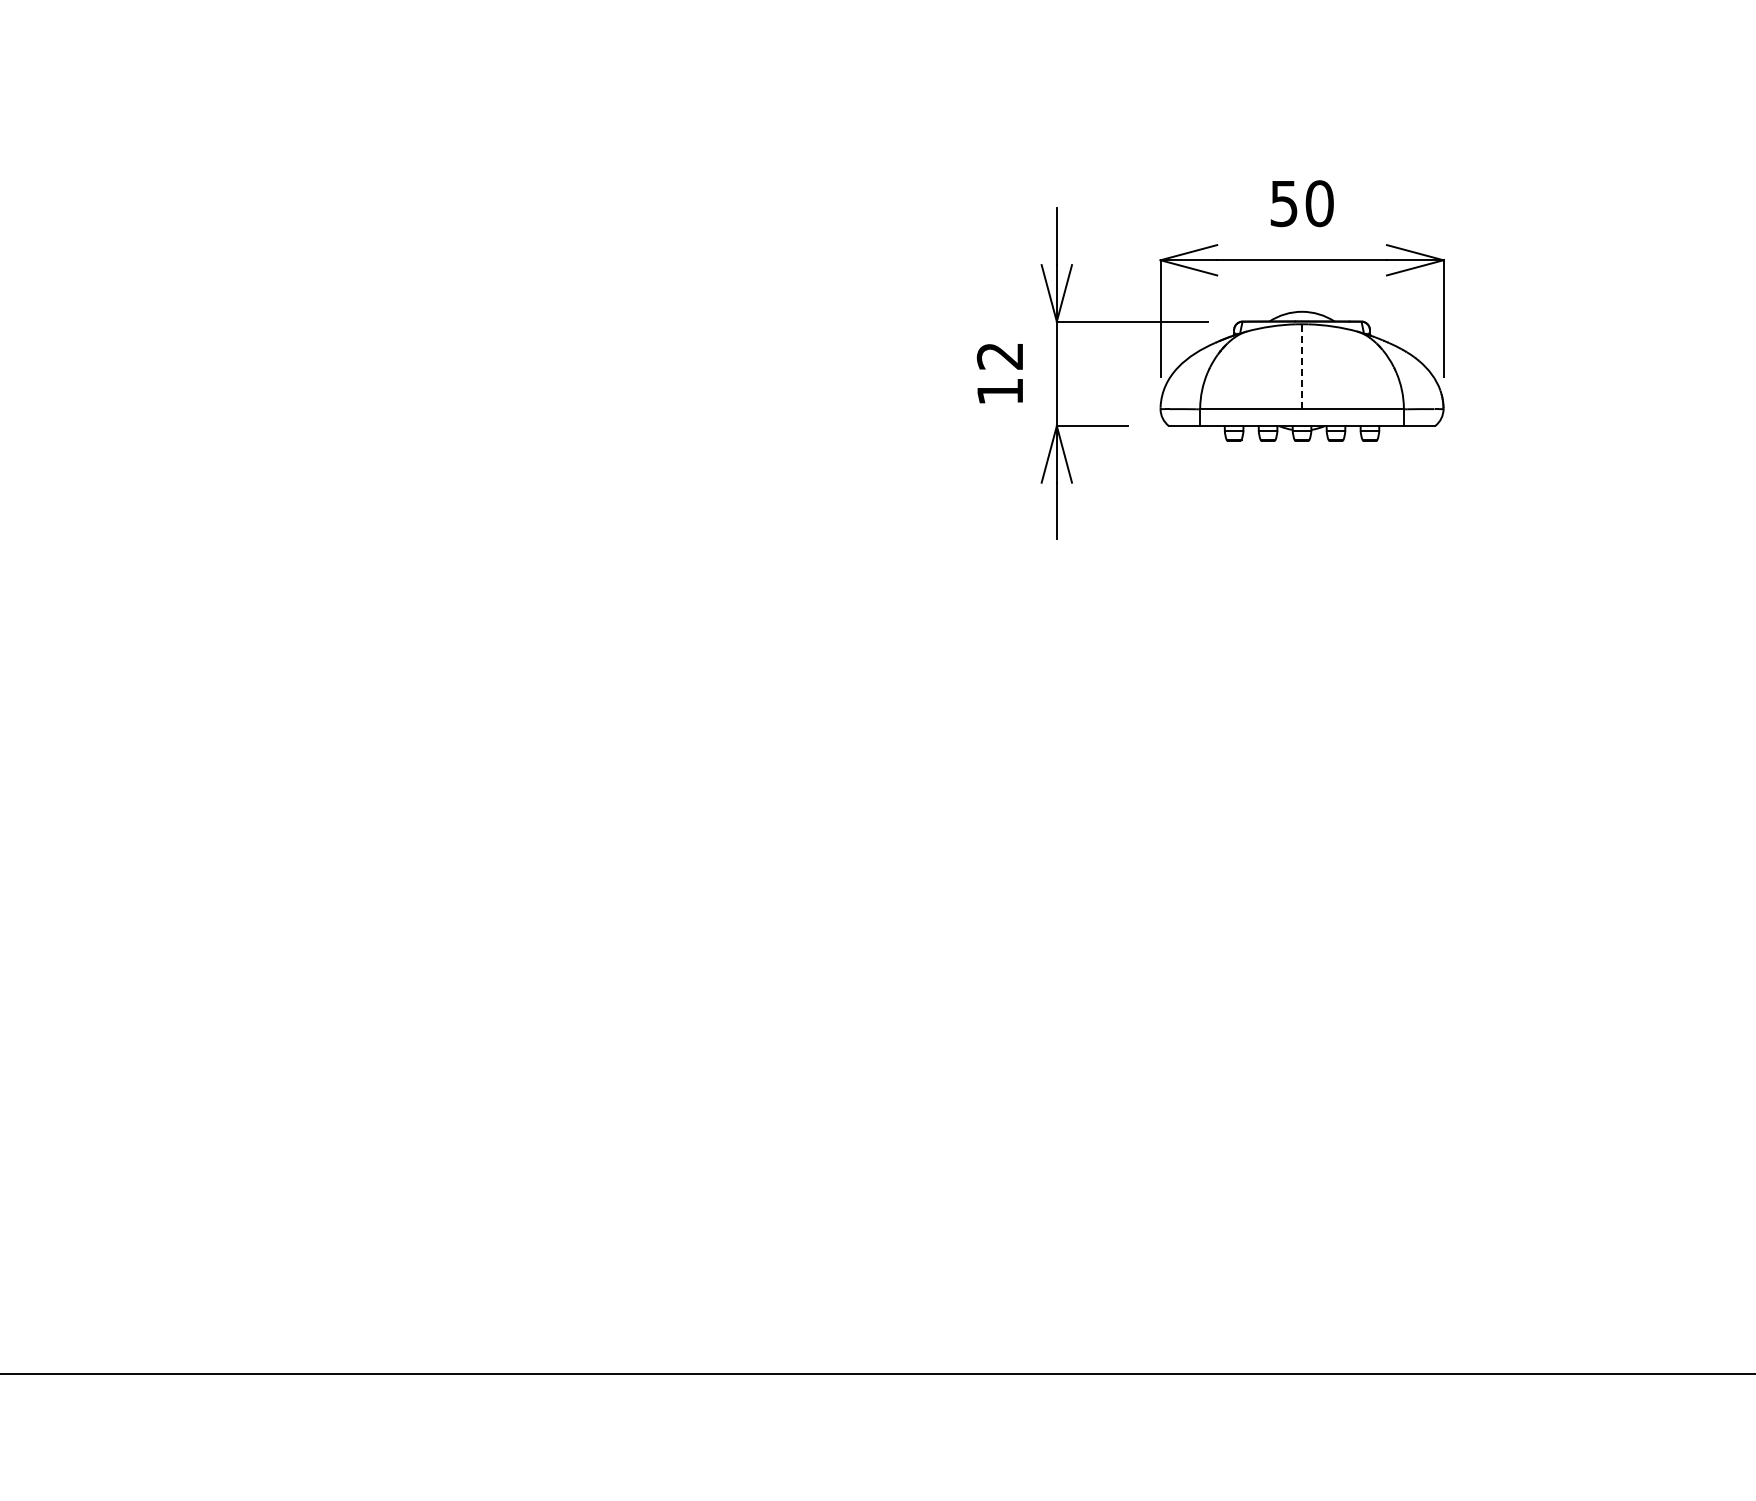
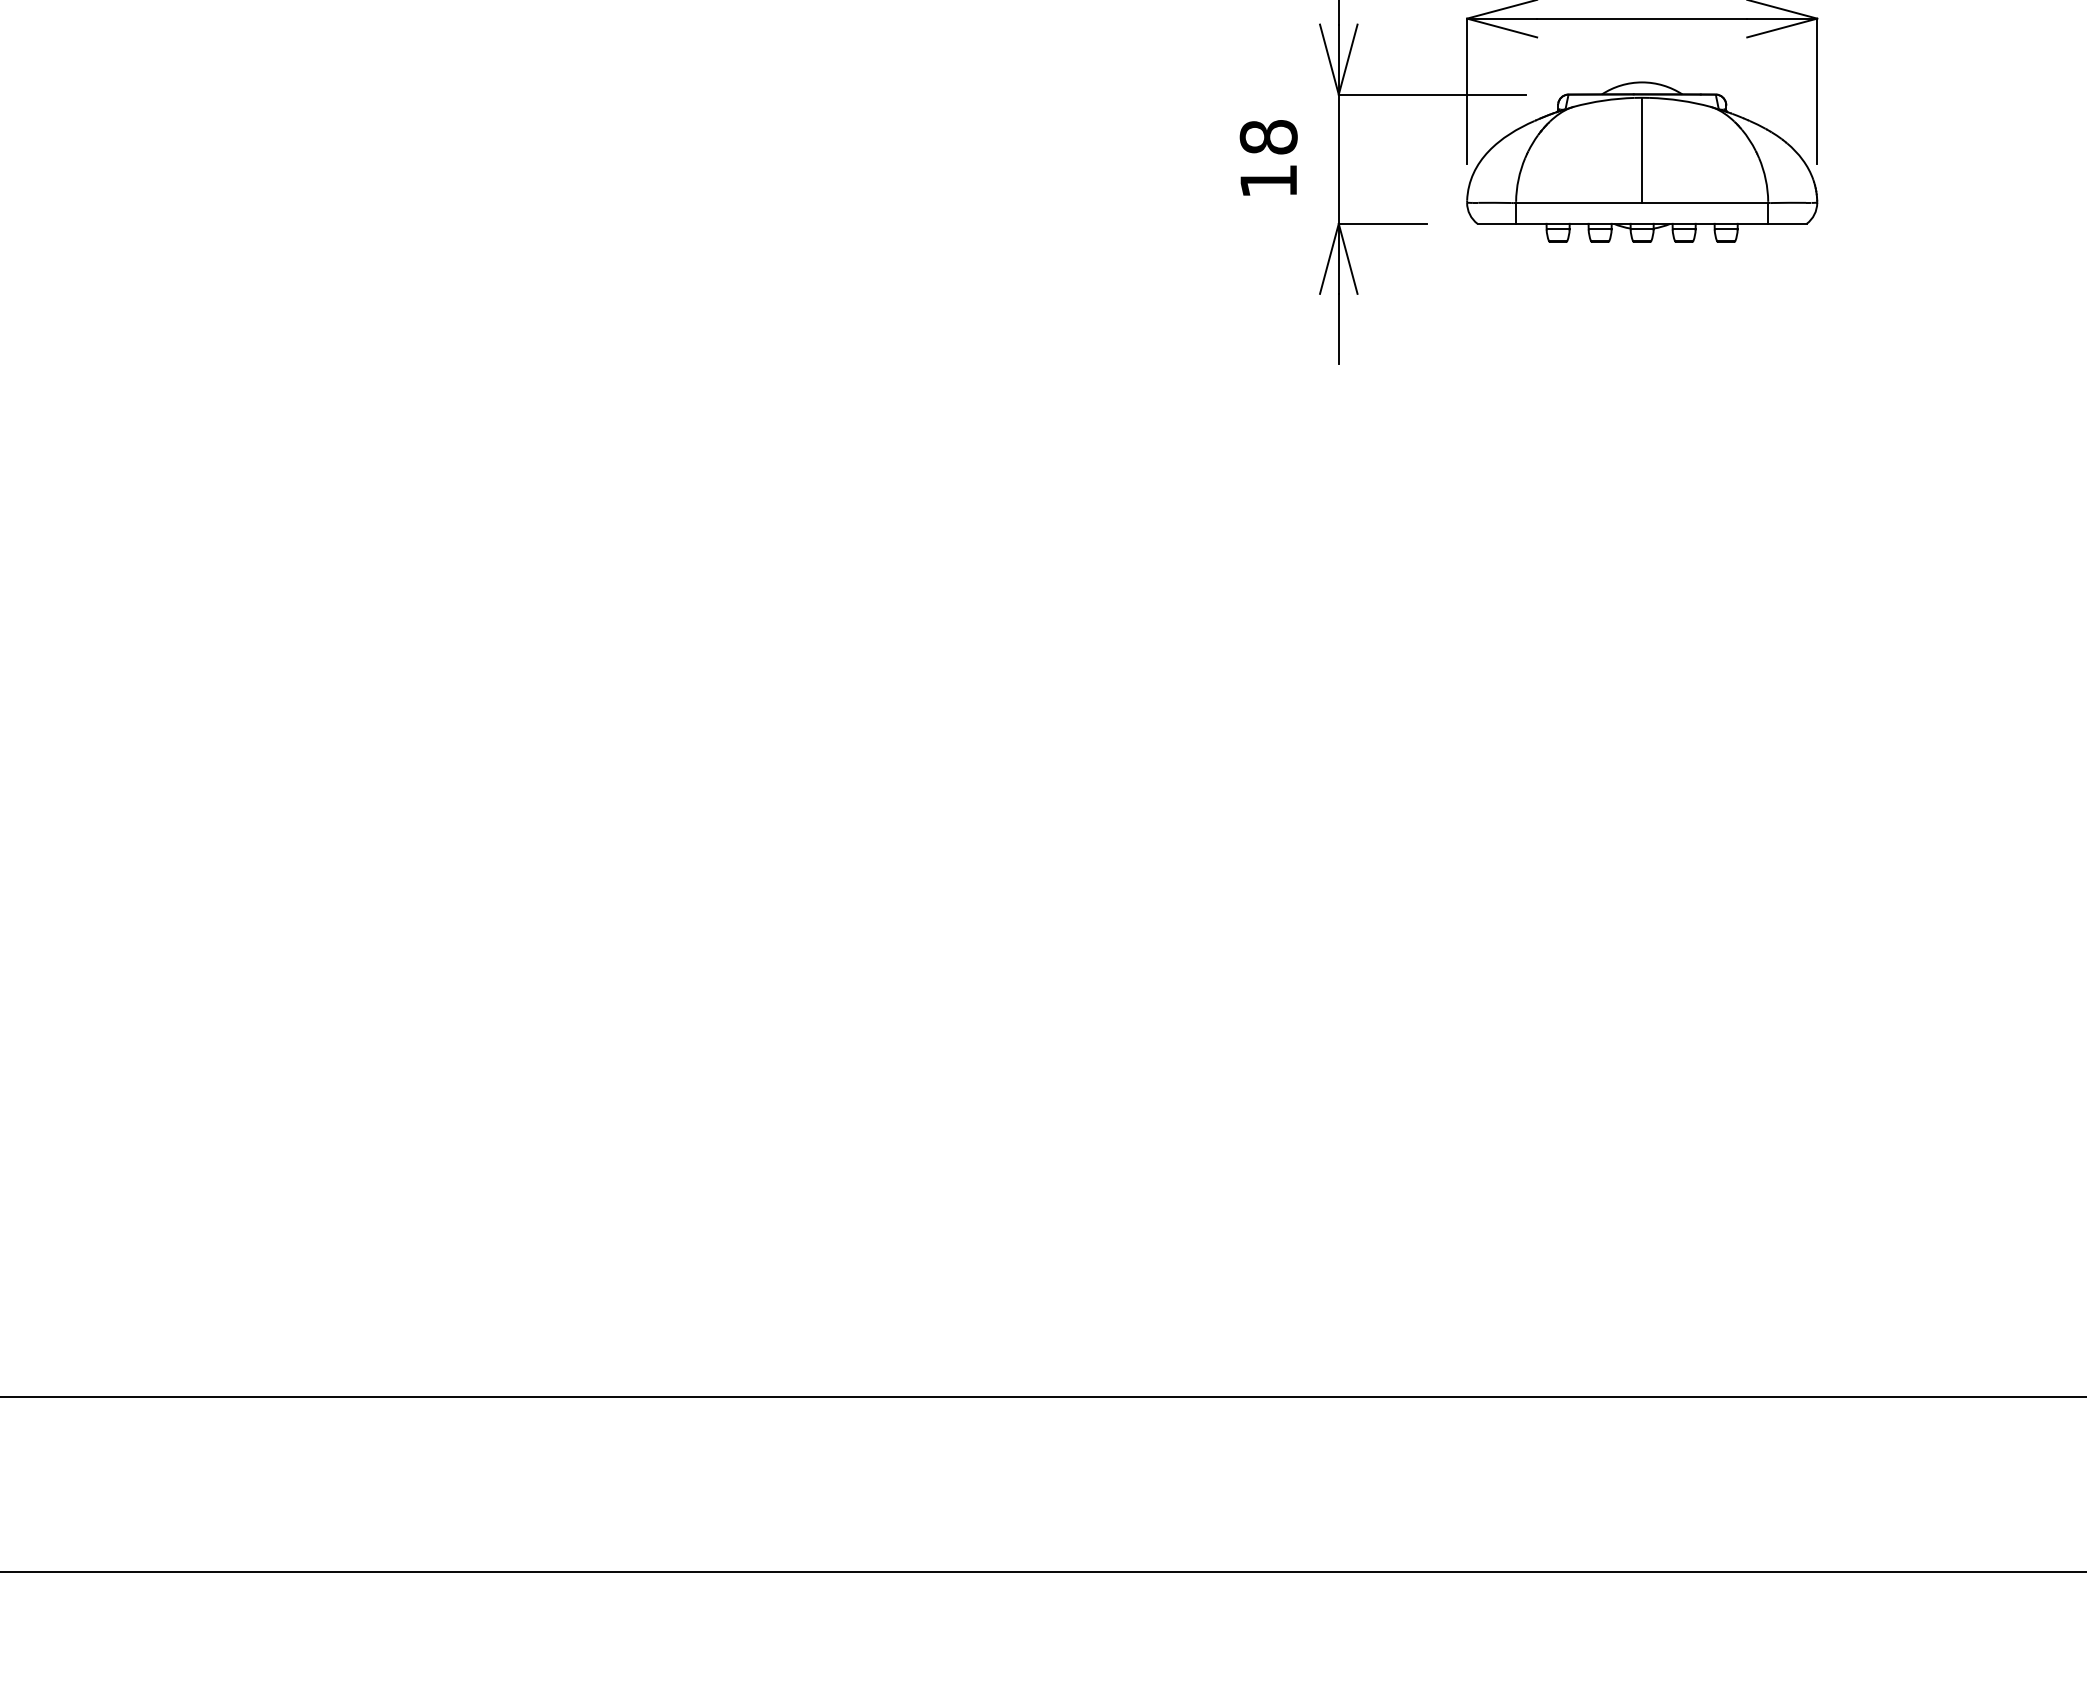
text: (999, 356) -> (1267, 137), 12 -> 18
line: (1302, 366) -> (1642, 150), dashed -> solid

